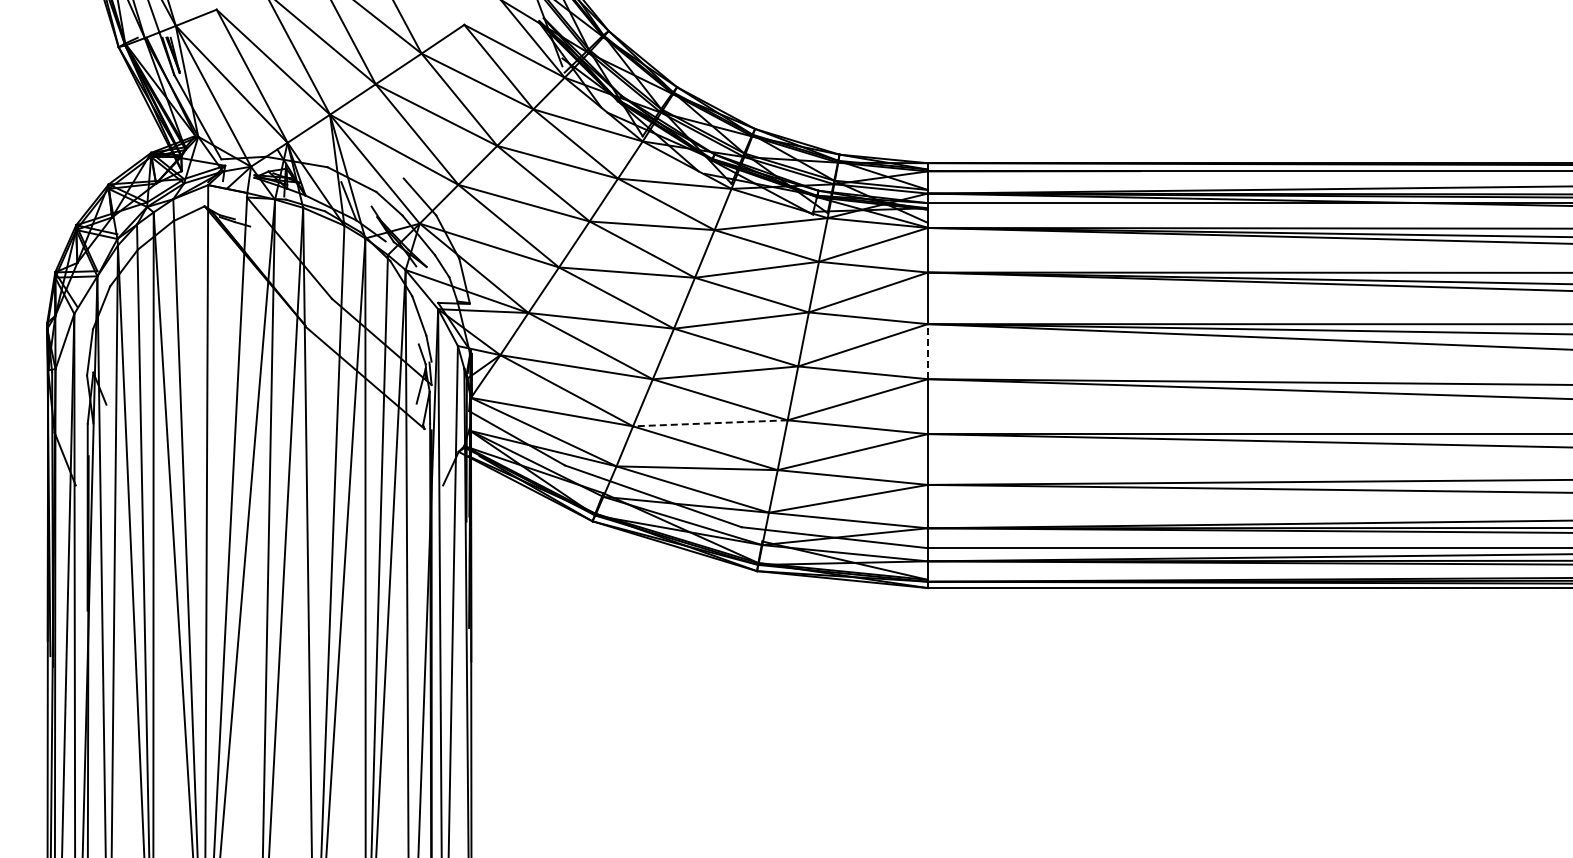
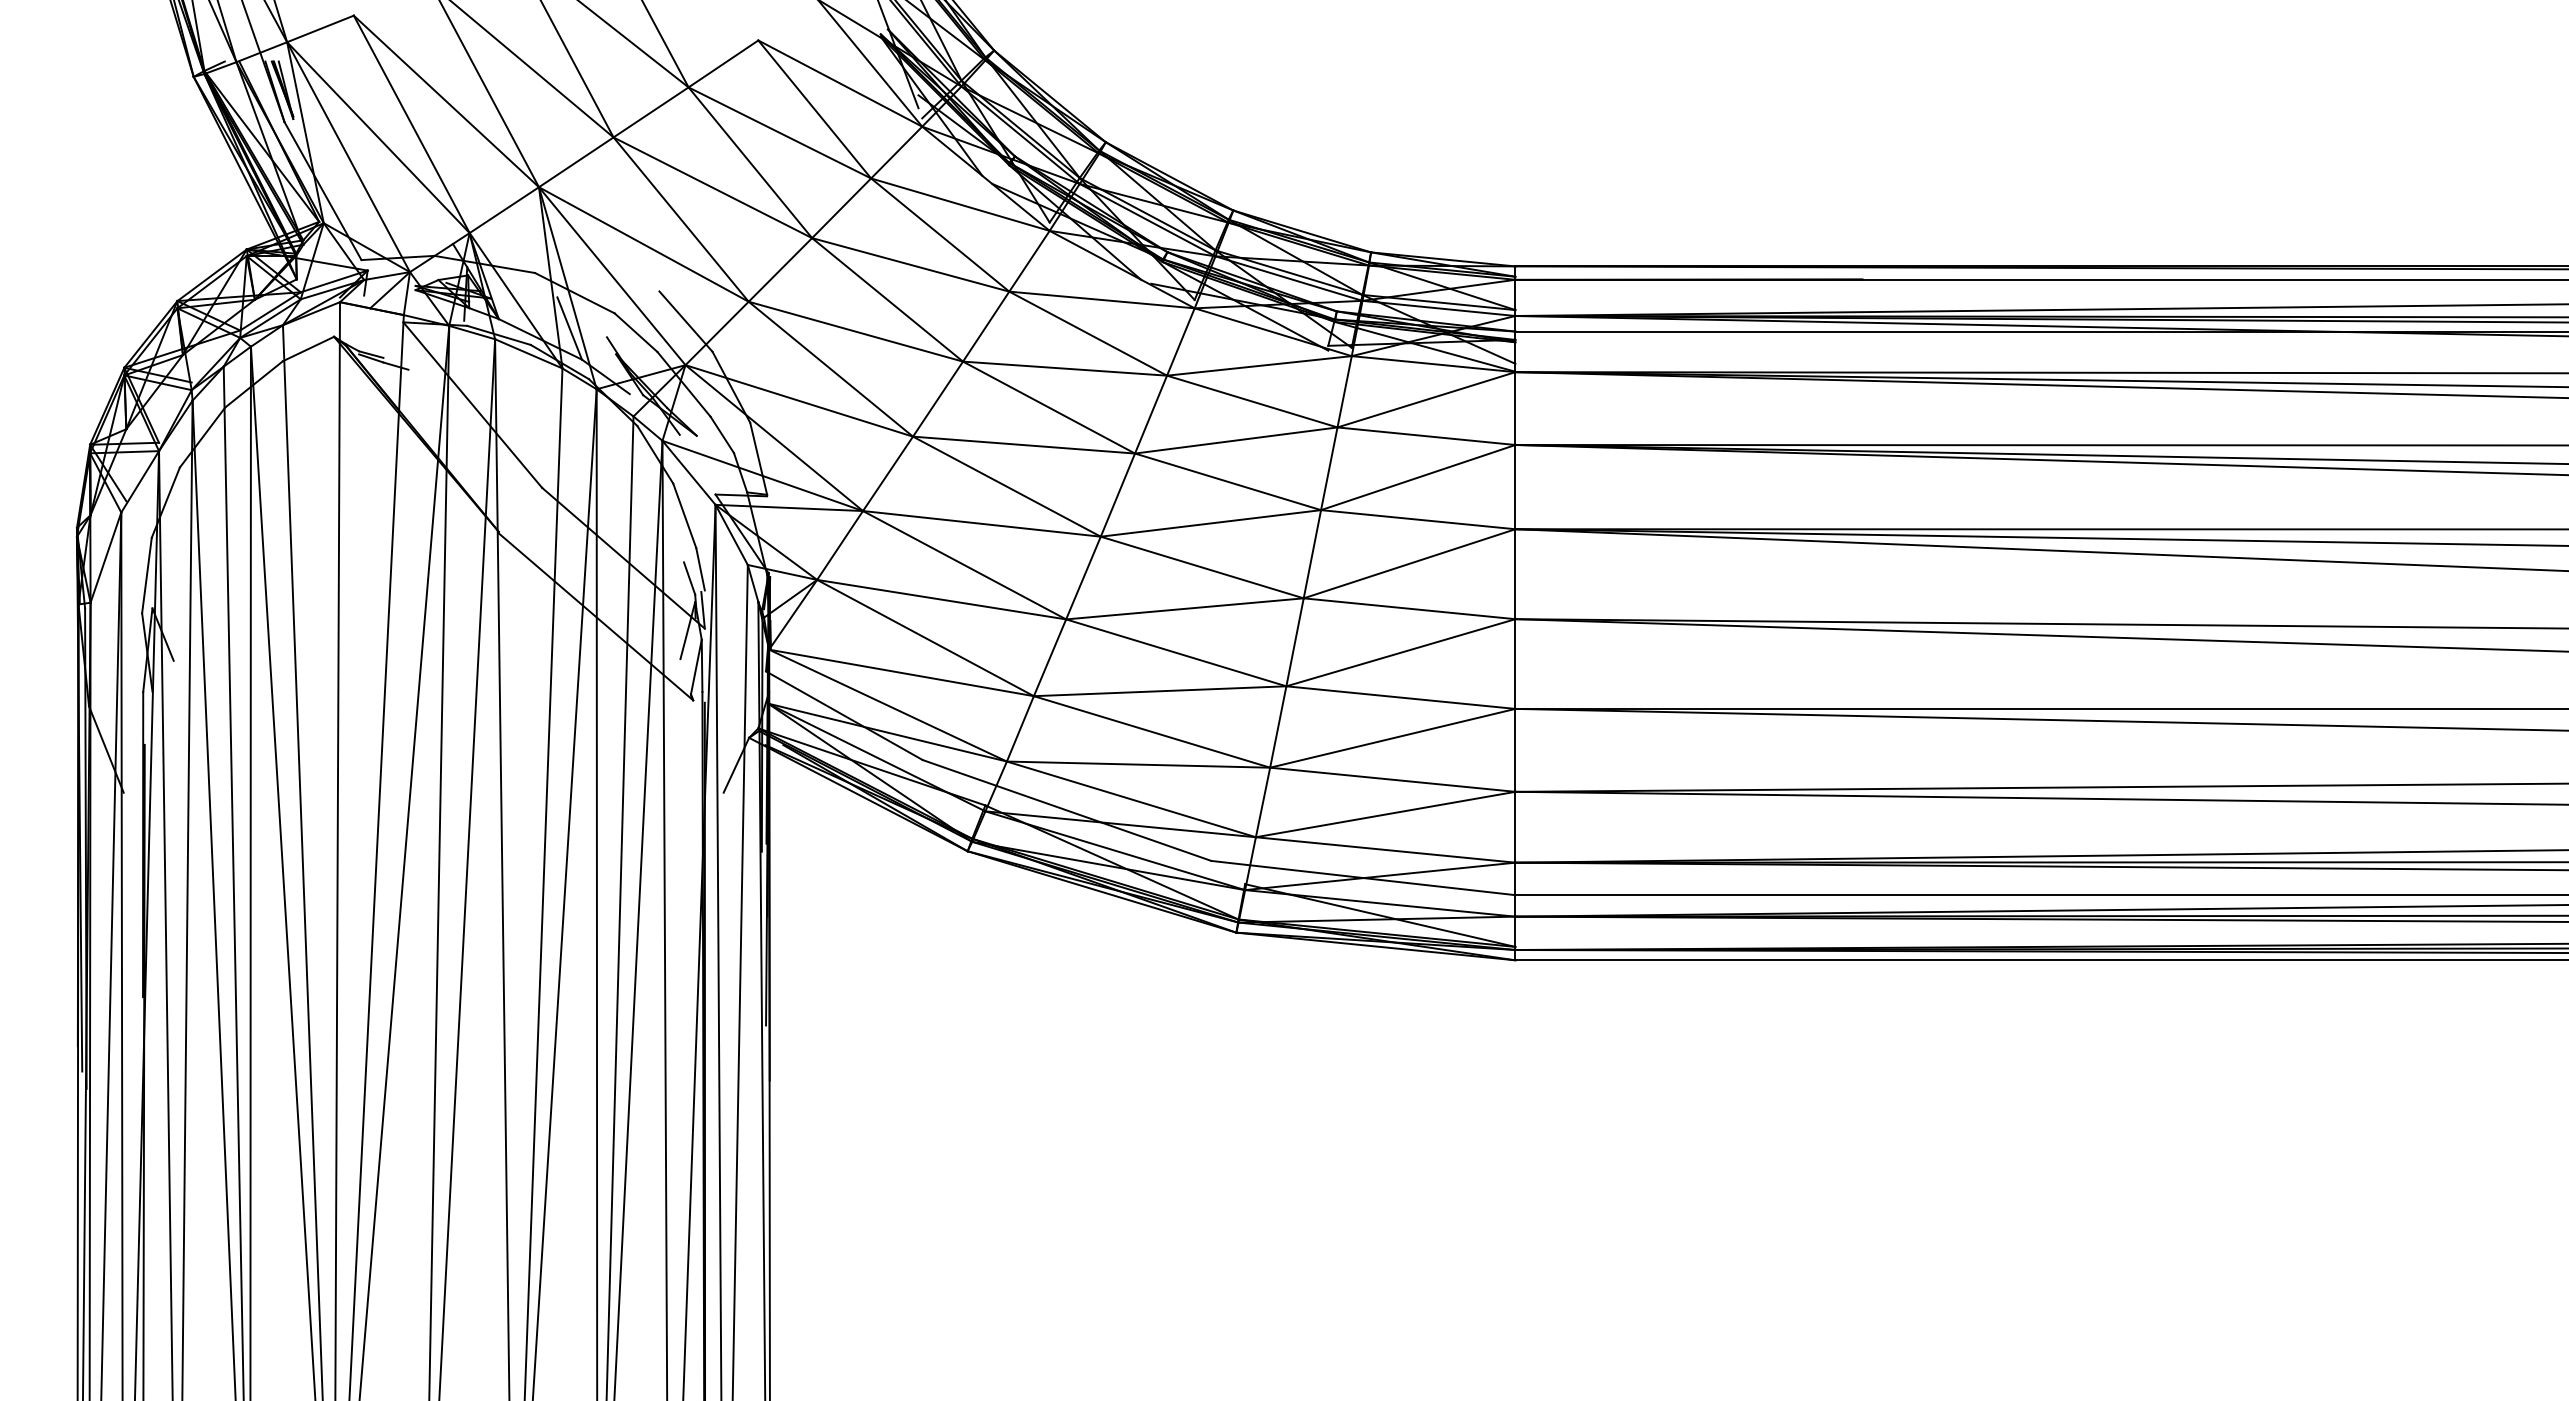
line: (927, 351) -> (1514, 573), dashed -> solid
line: (709, 423) -> (1158, 691), dashed -> solid

